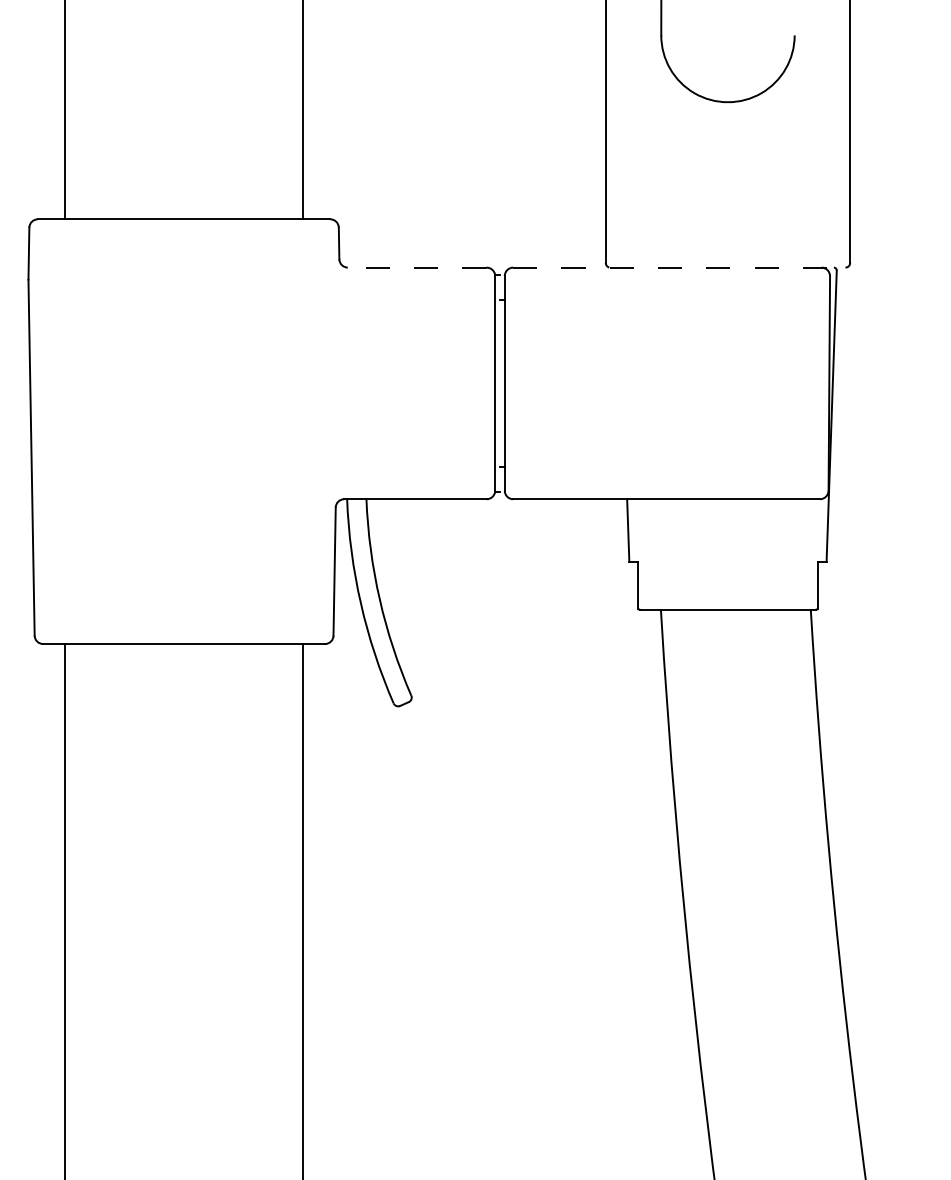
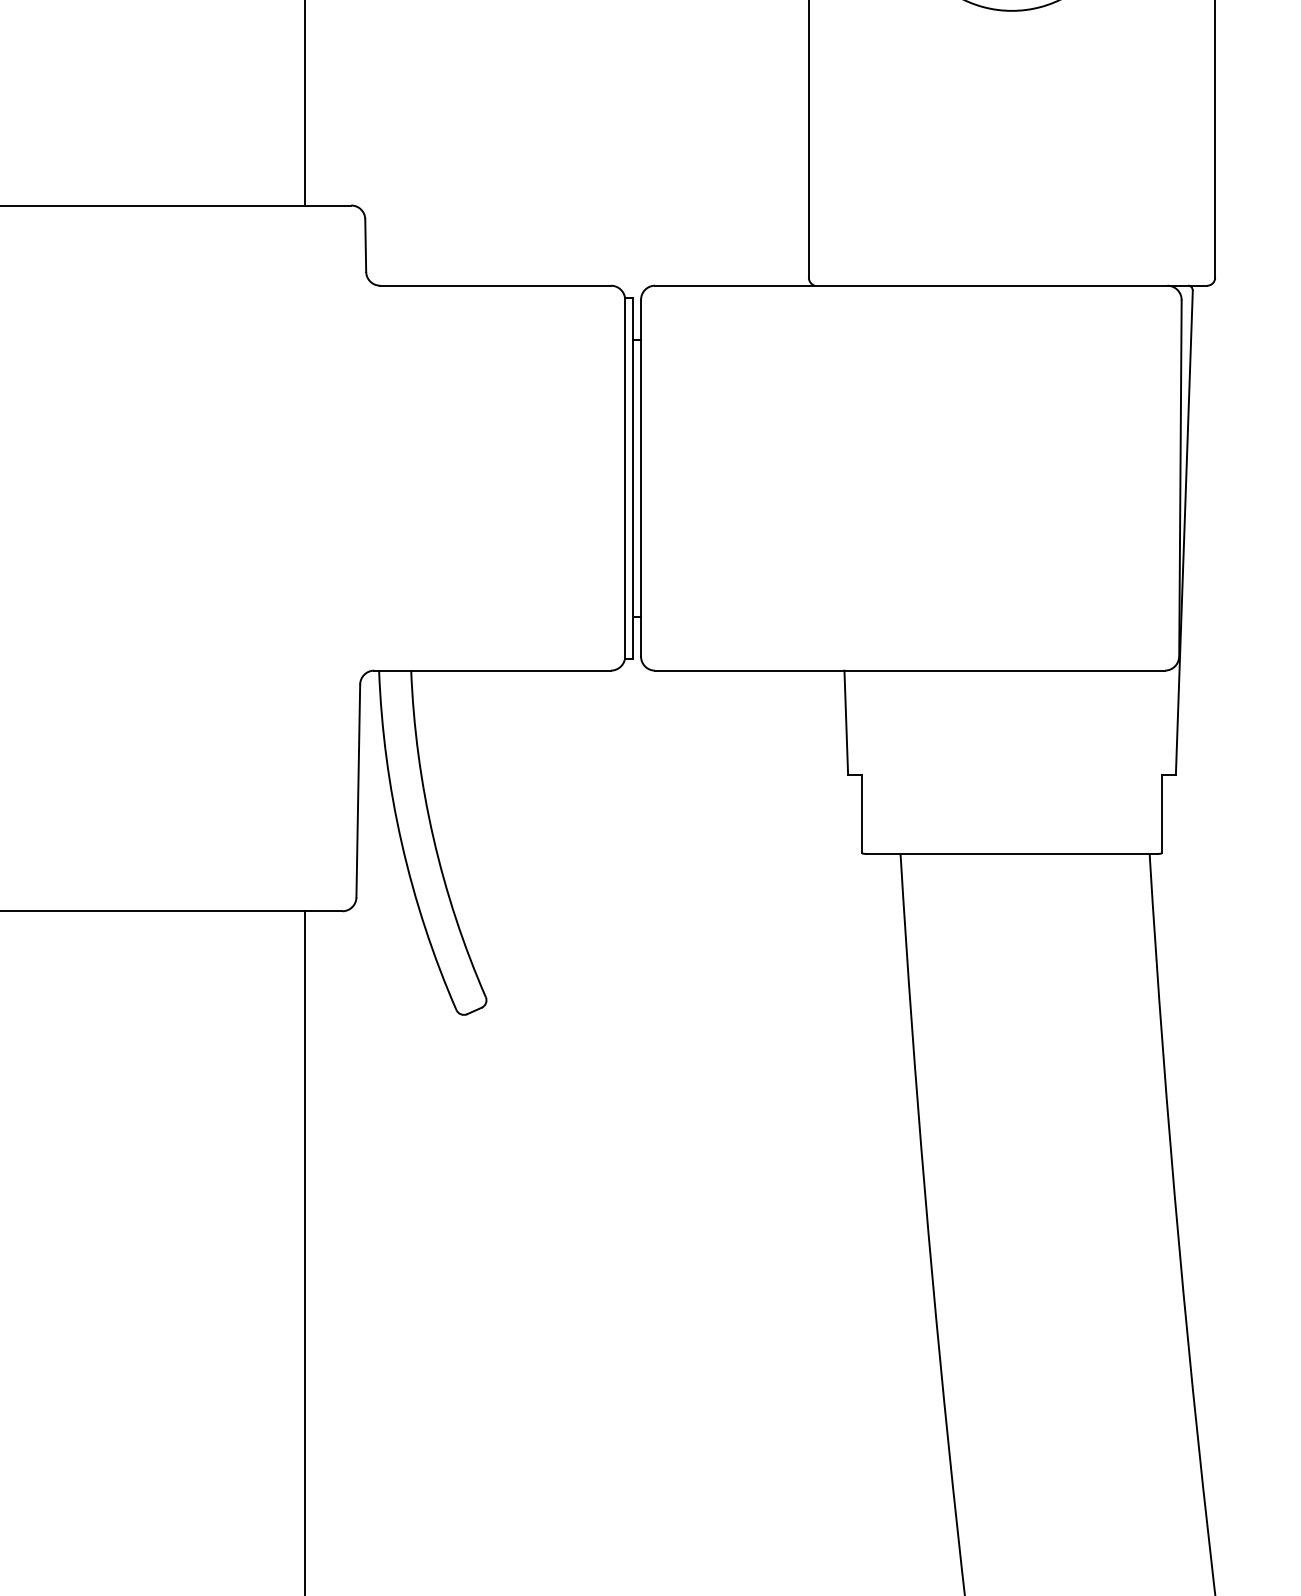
line: (416, 267) -> (494, 285), dashed -> solid
line: (679, 267) -> (931, 285), dashed -> solid
line: (499, 383) -> (632, 478), added

